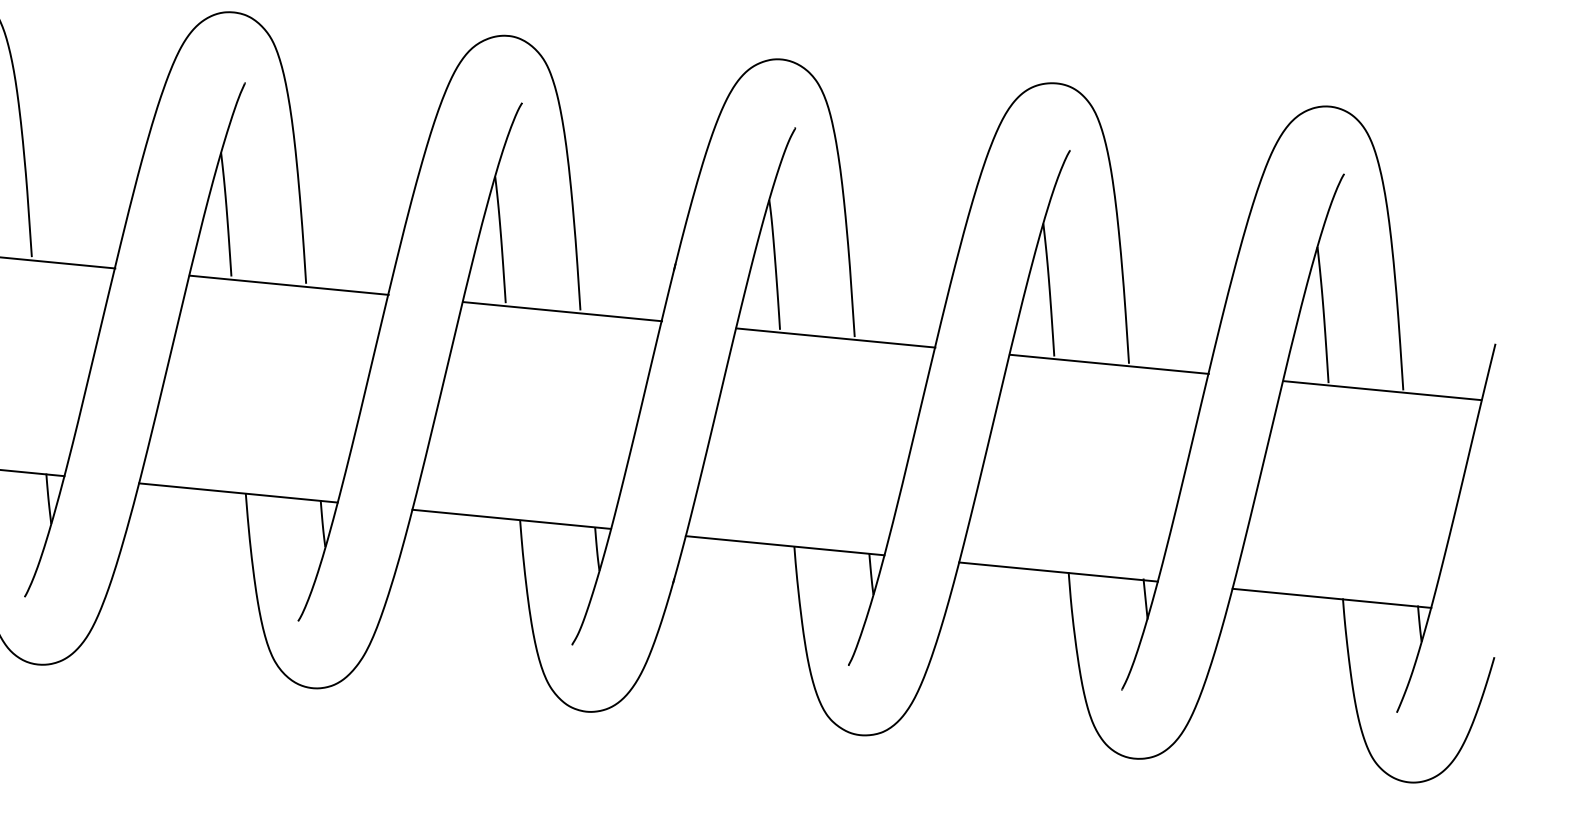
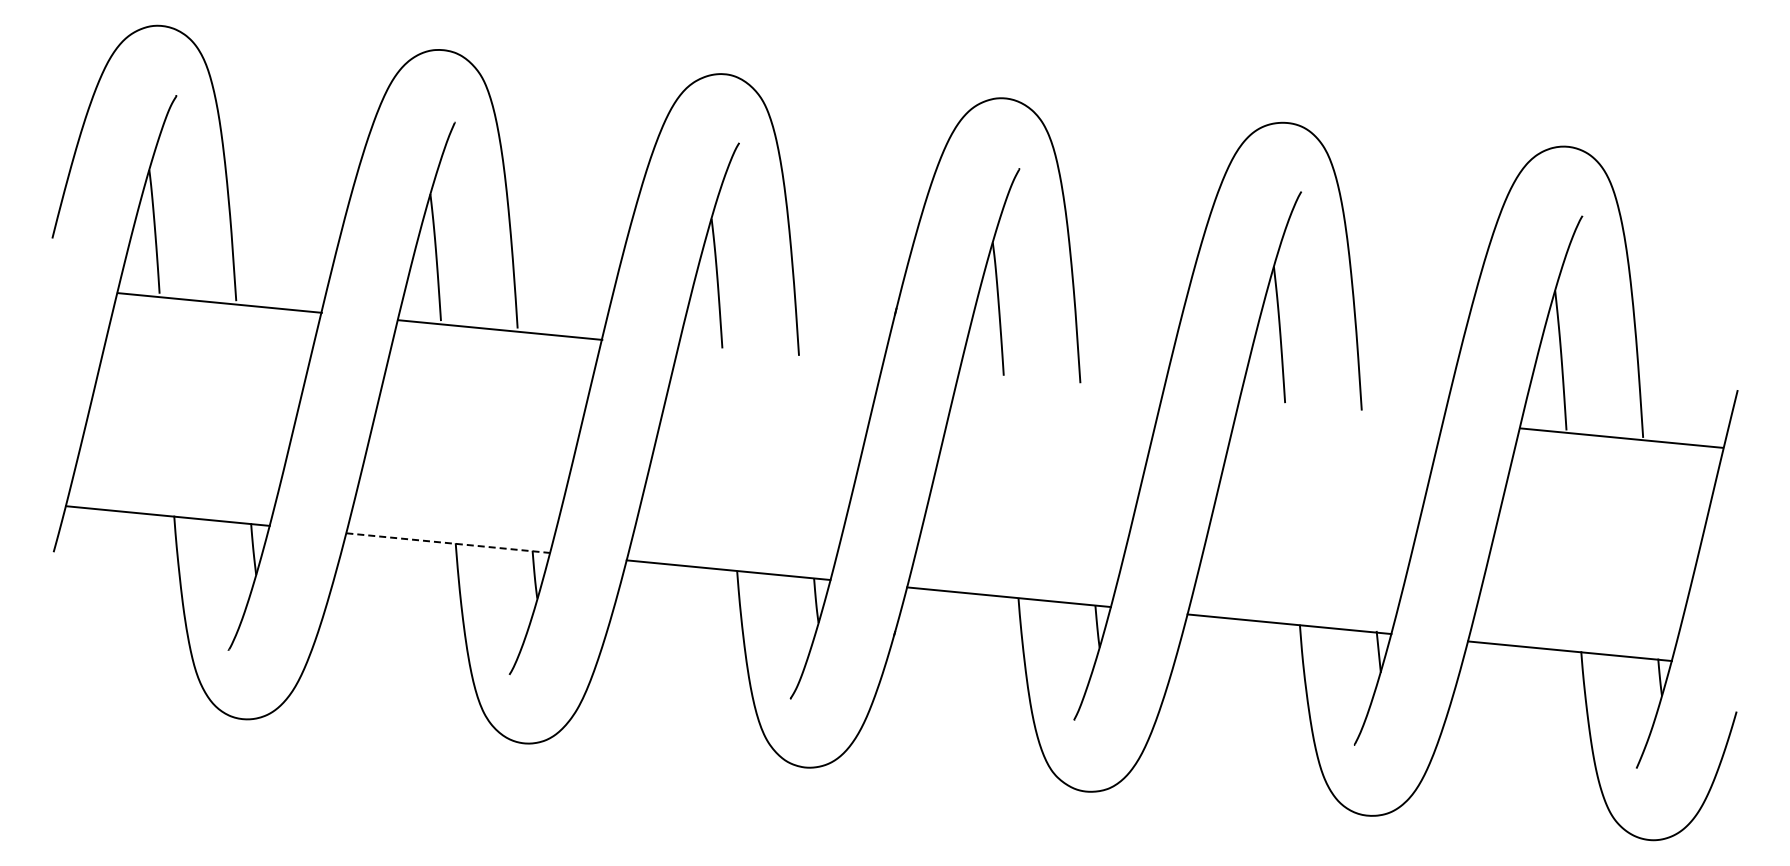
line: (562, 311) -> (780, 356), removed
line: (836, 337) -> (1061, 383), removed
line: (1109, 363) -> (1341, 410), removed
line: (238, 493) -> (448, 543), solid -> dashed

